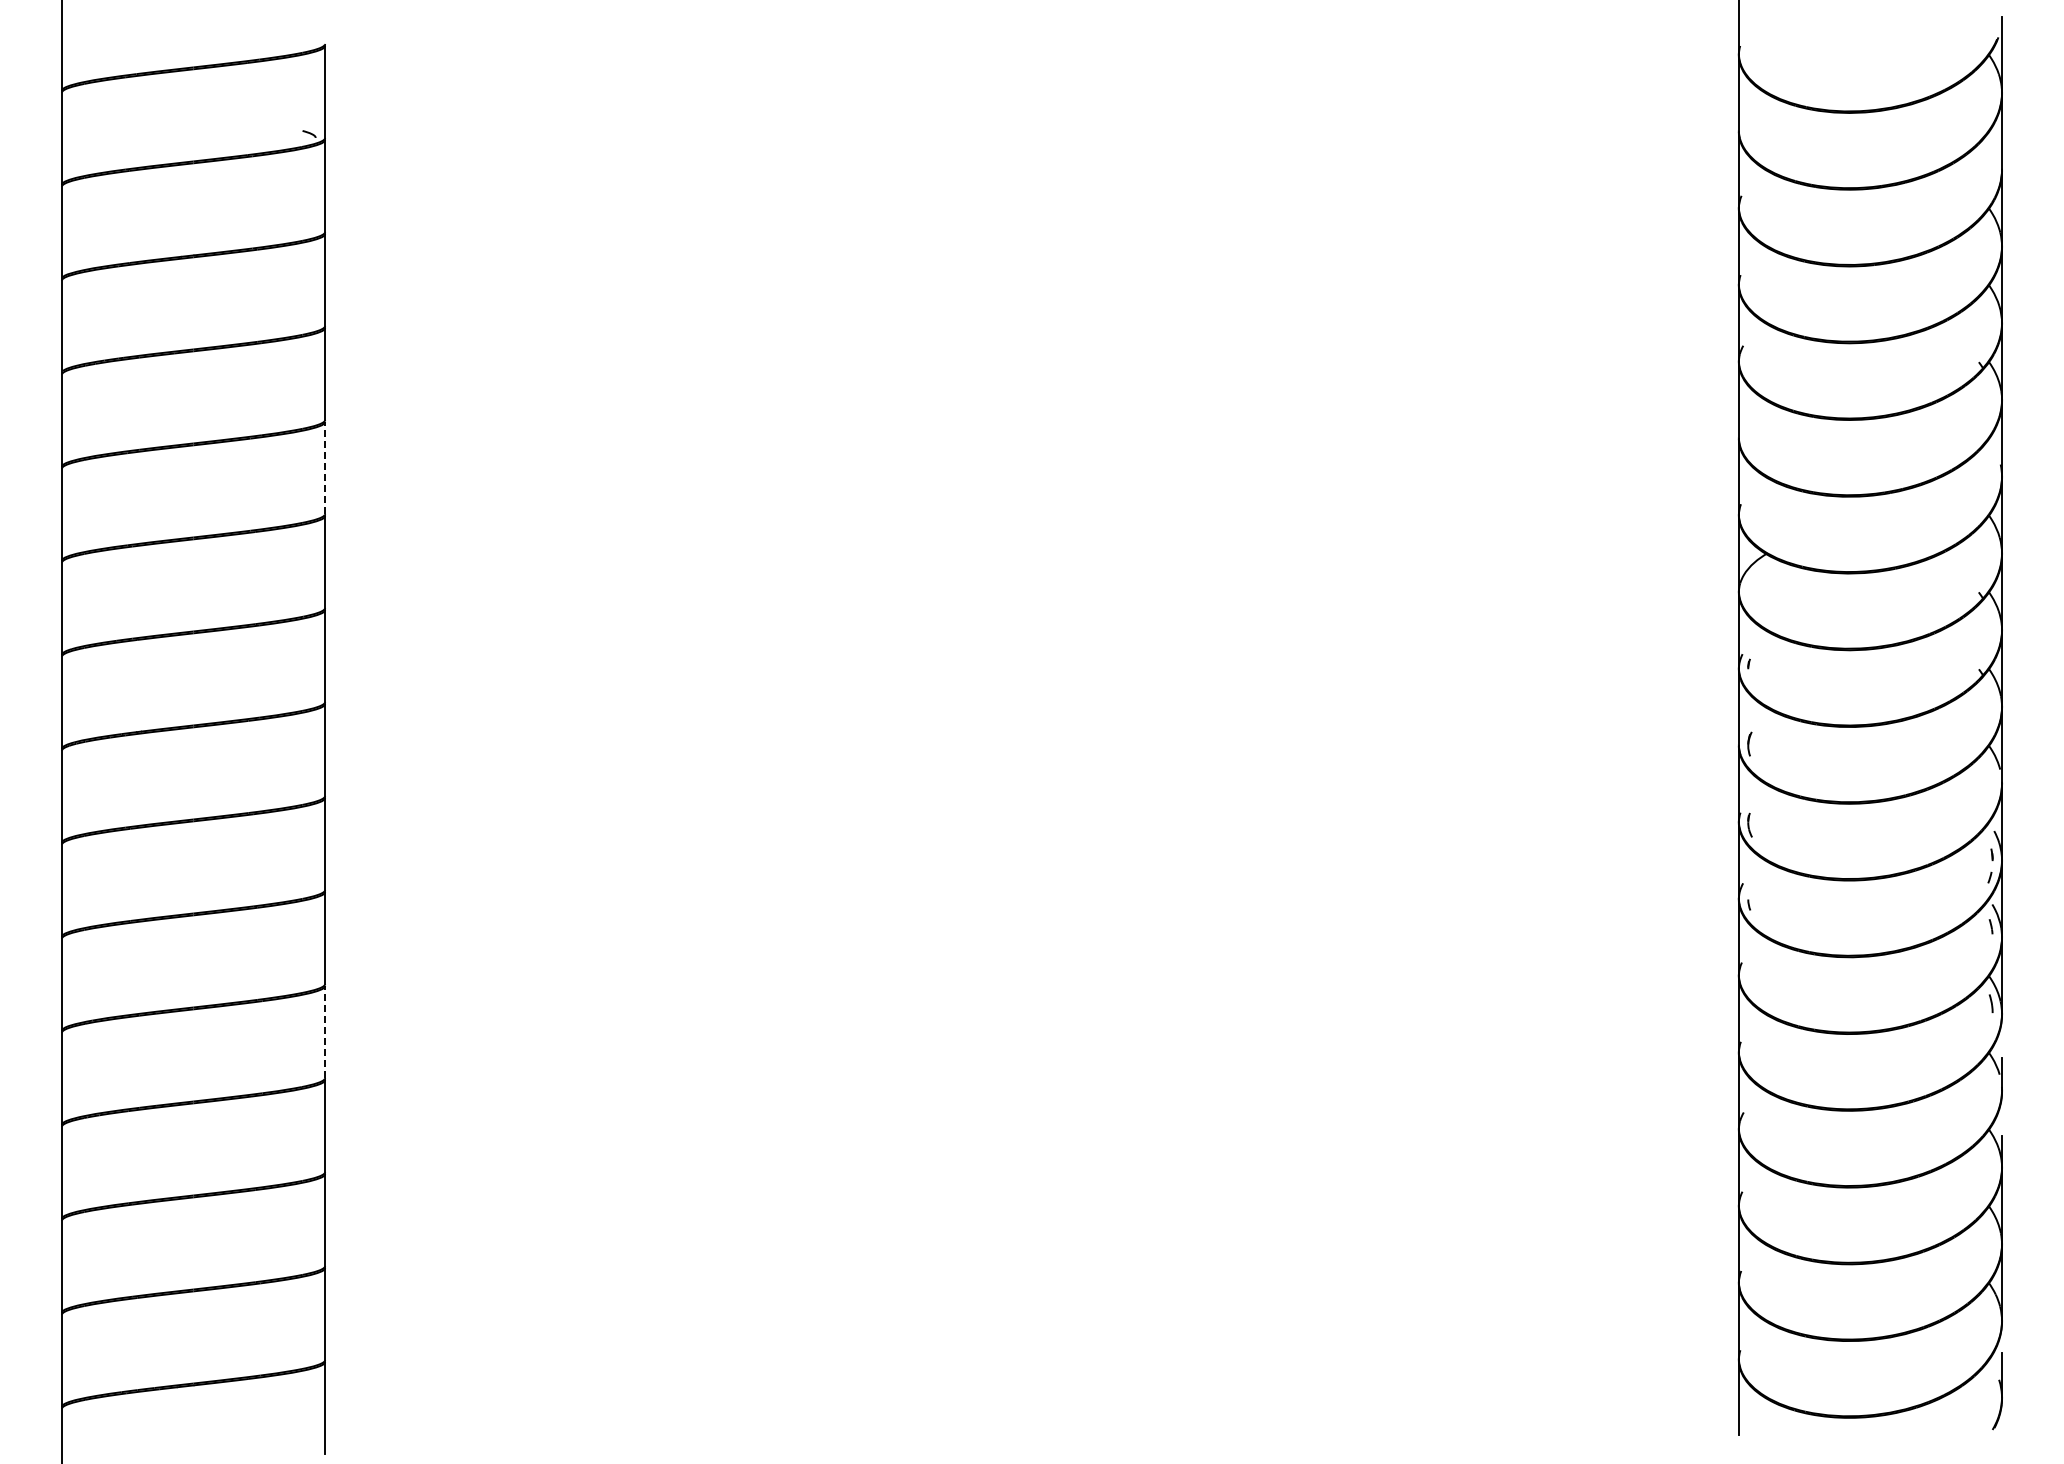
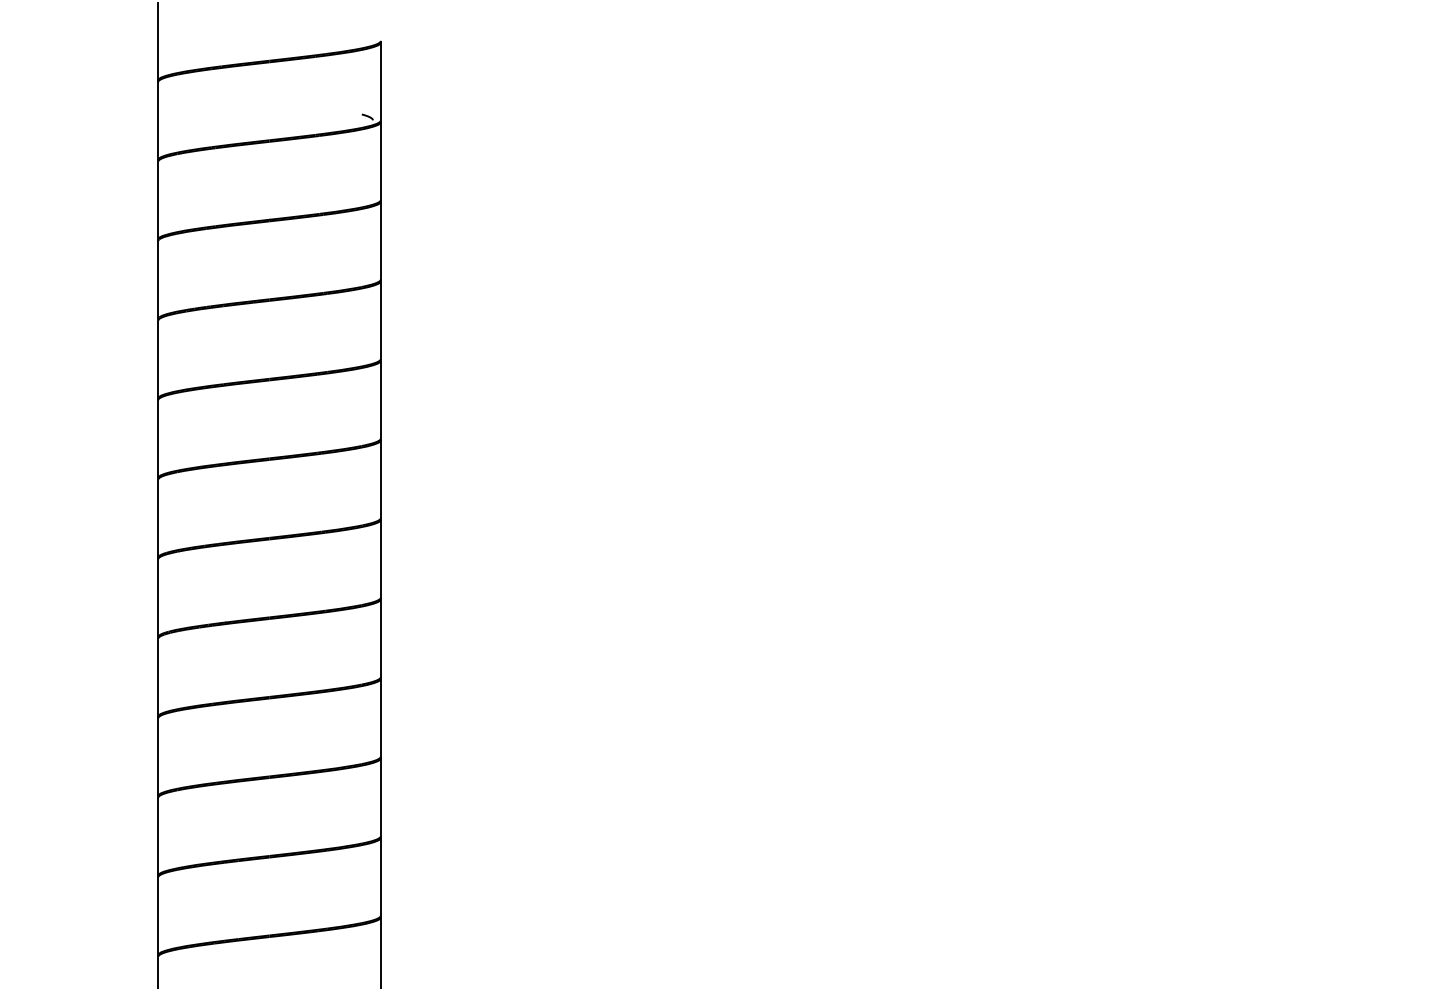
line: (325, 467) -> (381, 399), dashed -> solid
line: (325, 1031) -> (381, 876), dashed -> solid

